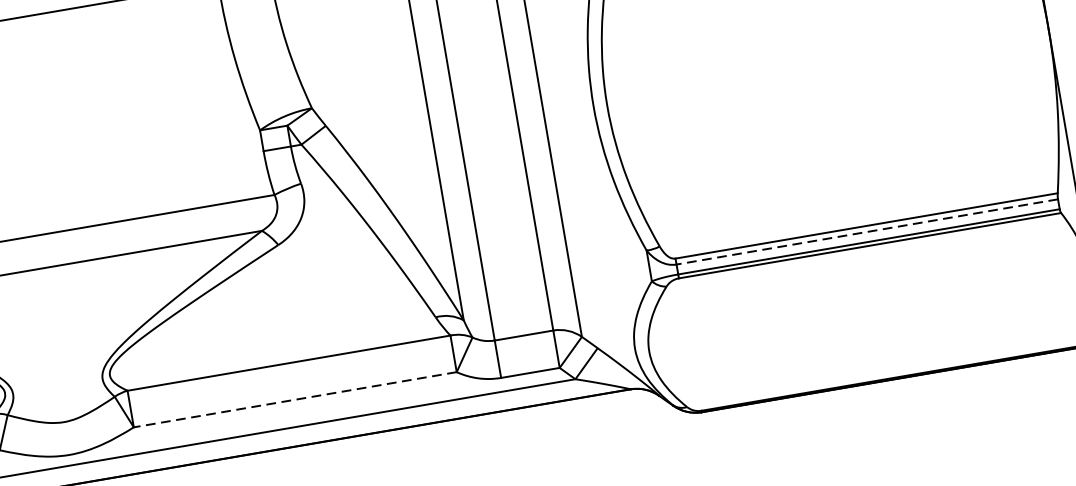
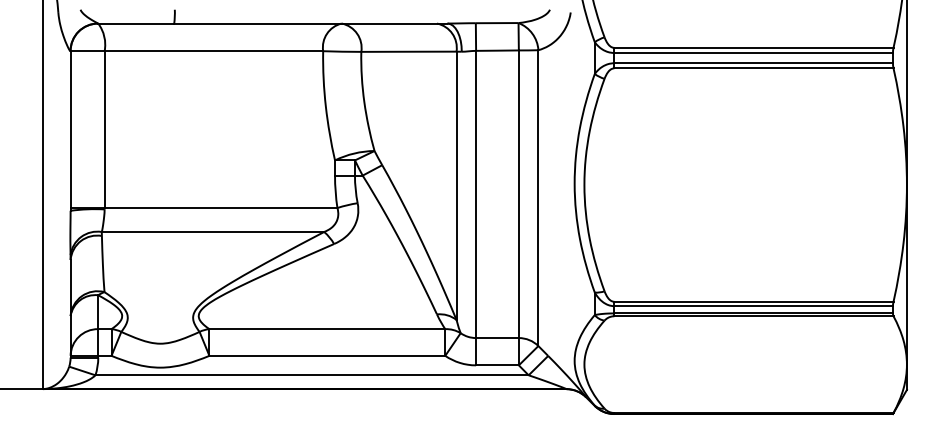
line: (867, 232) -> (753, 306), dashed -> solid
line: (295, 399) -> (327, 355), dashed -> solid

